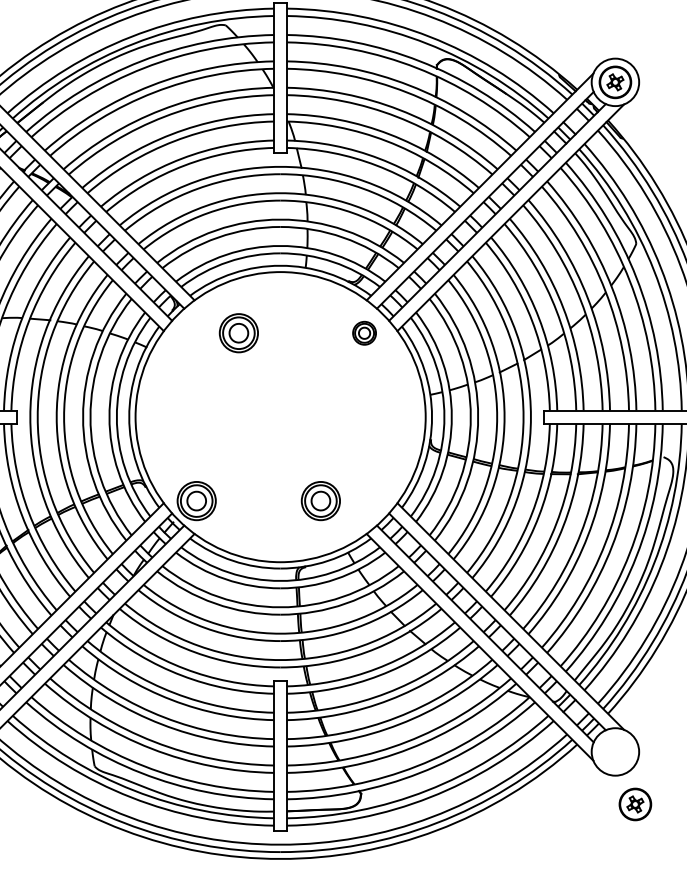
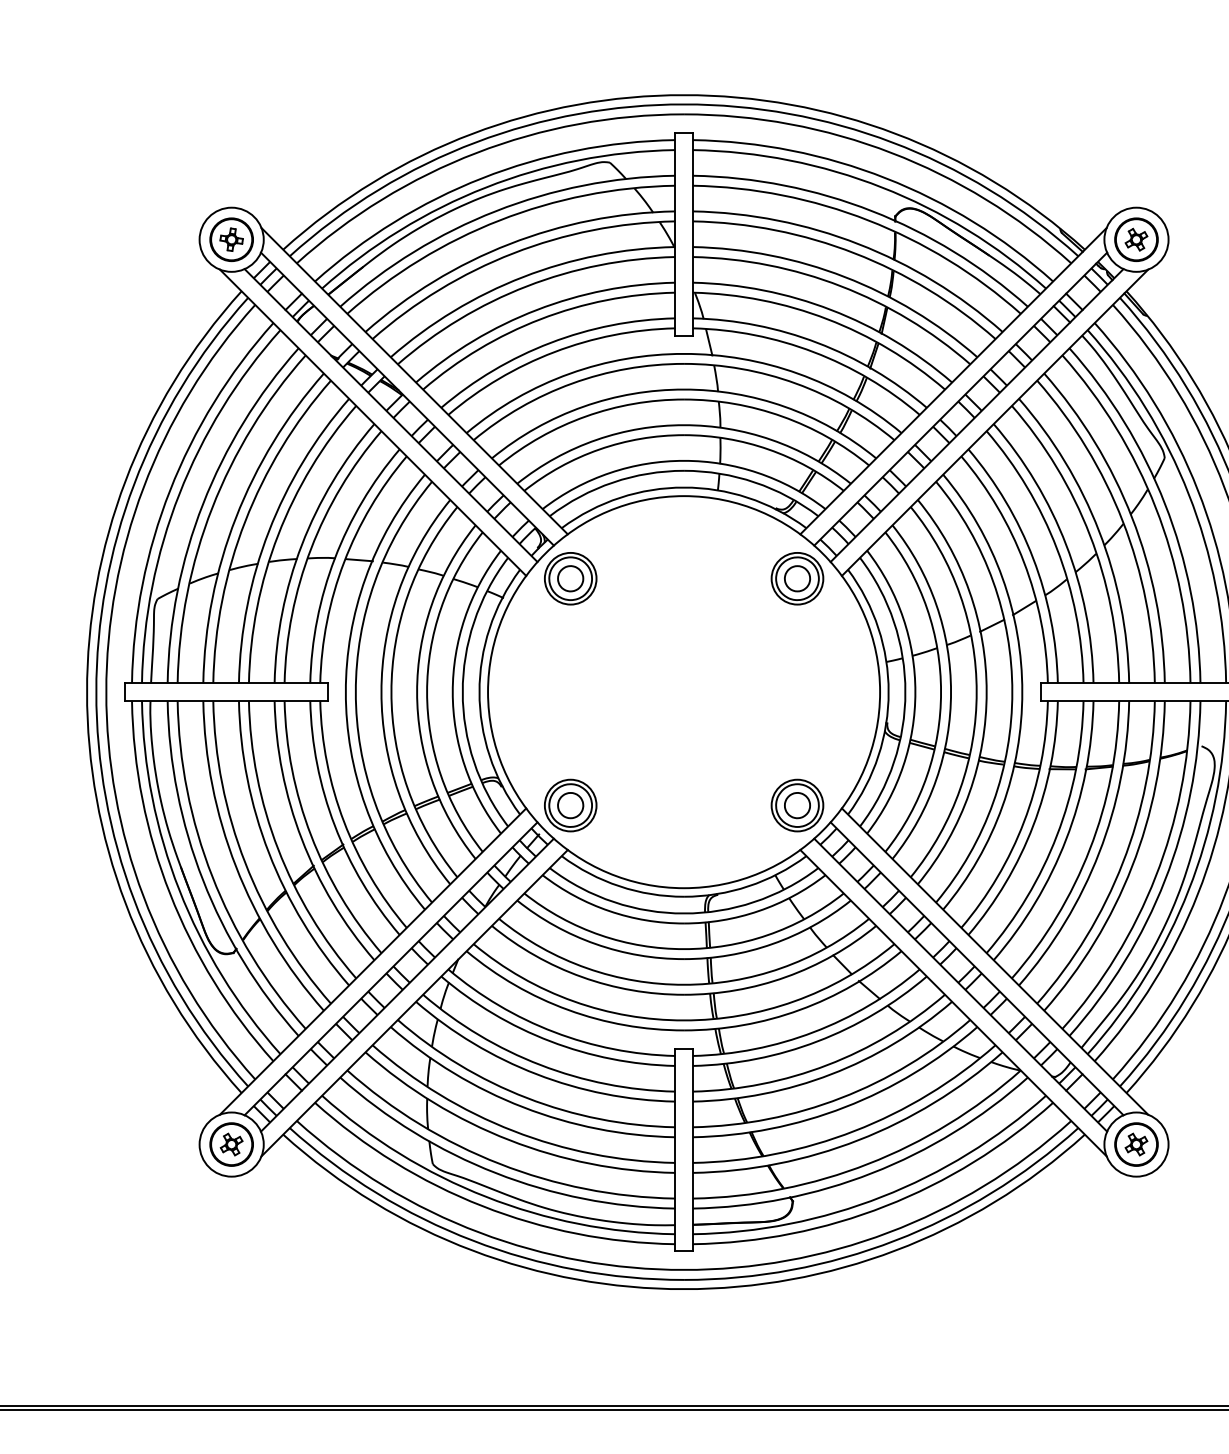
part: (238, 333) -> (570, 578), moved
part: (364, 333) -> (797, 578), size x1.67
part: (320, 501) -> (797, 805), moved
part: (635, 804) -> (1136, 1144), moved

